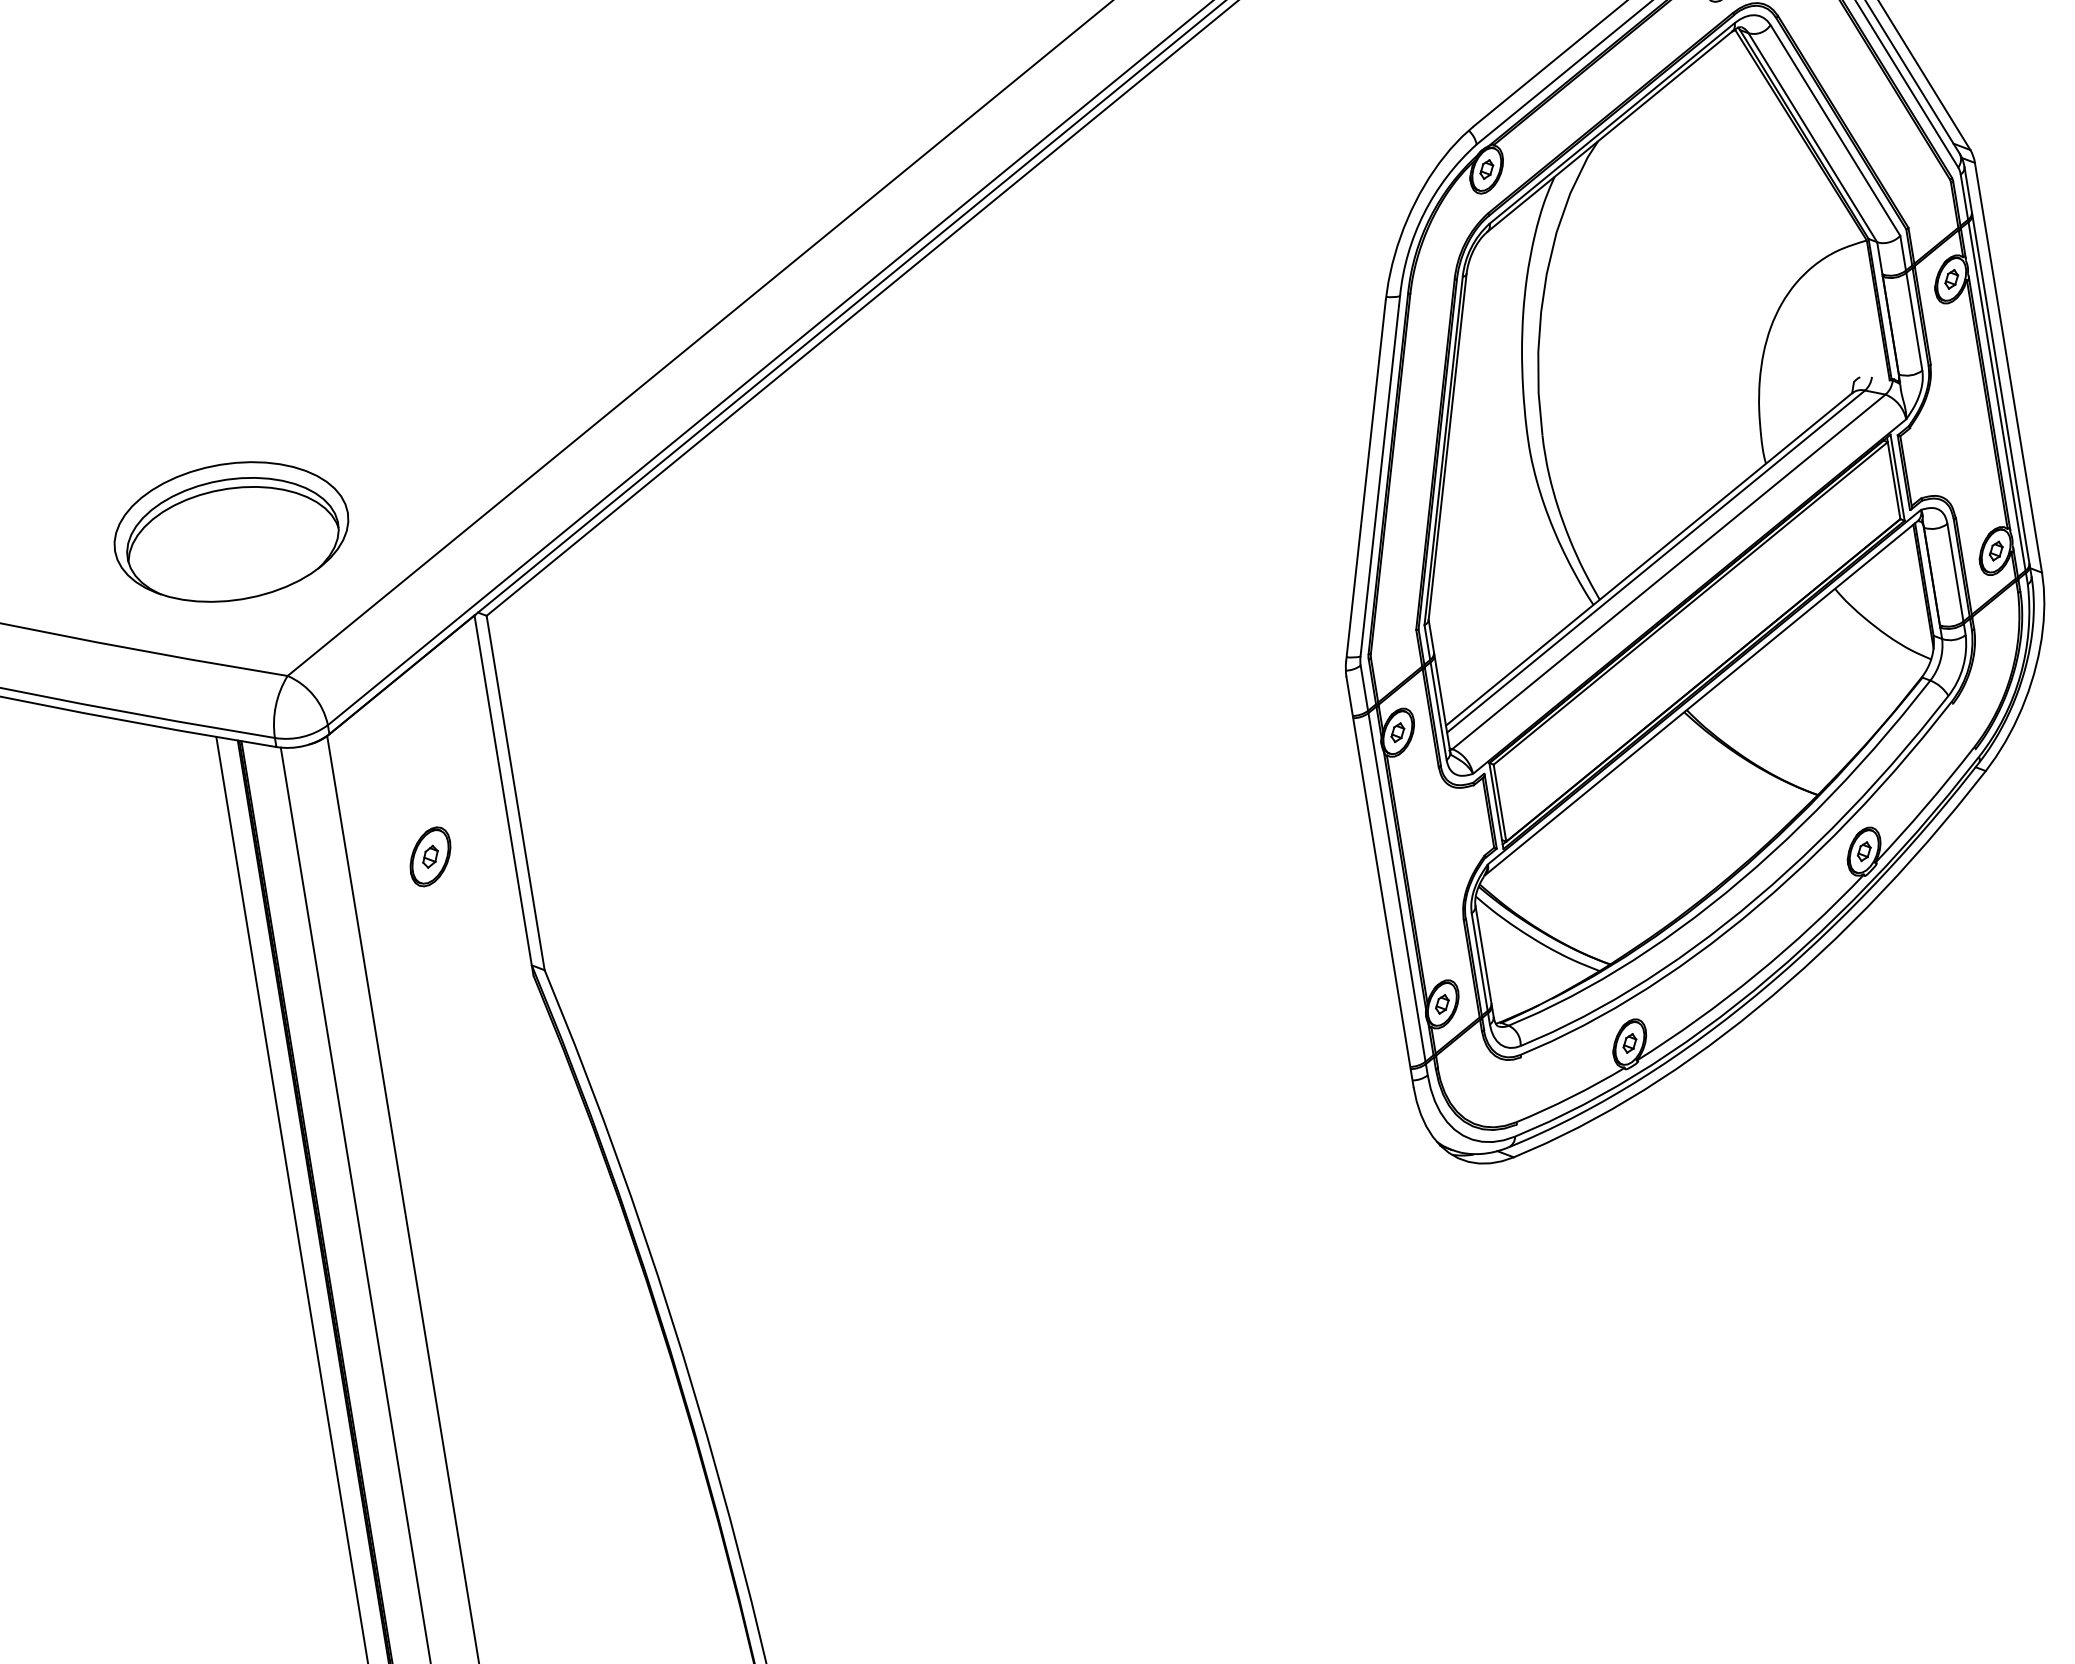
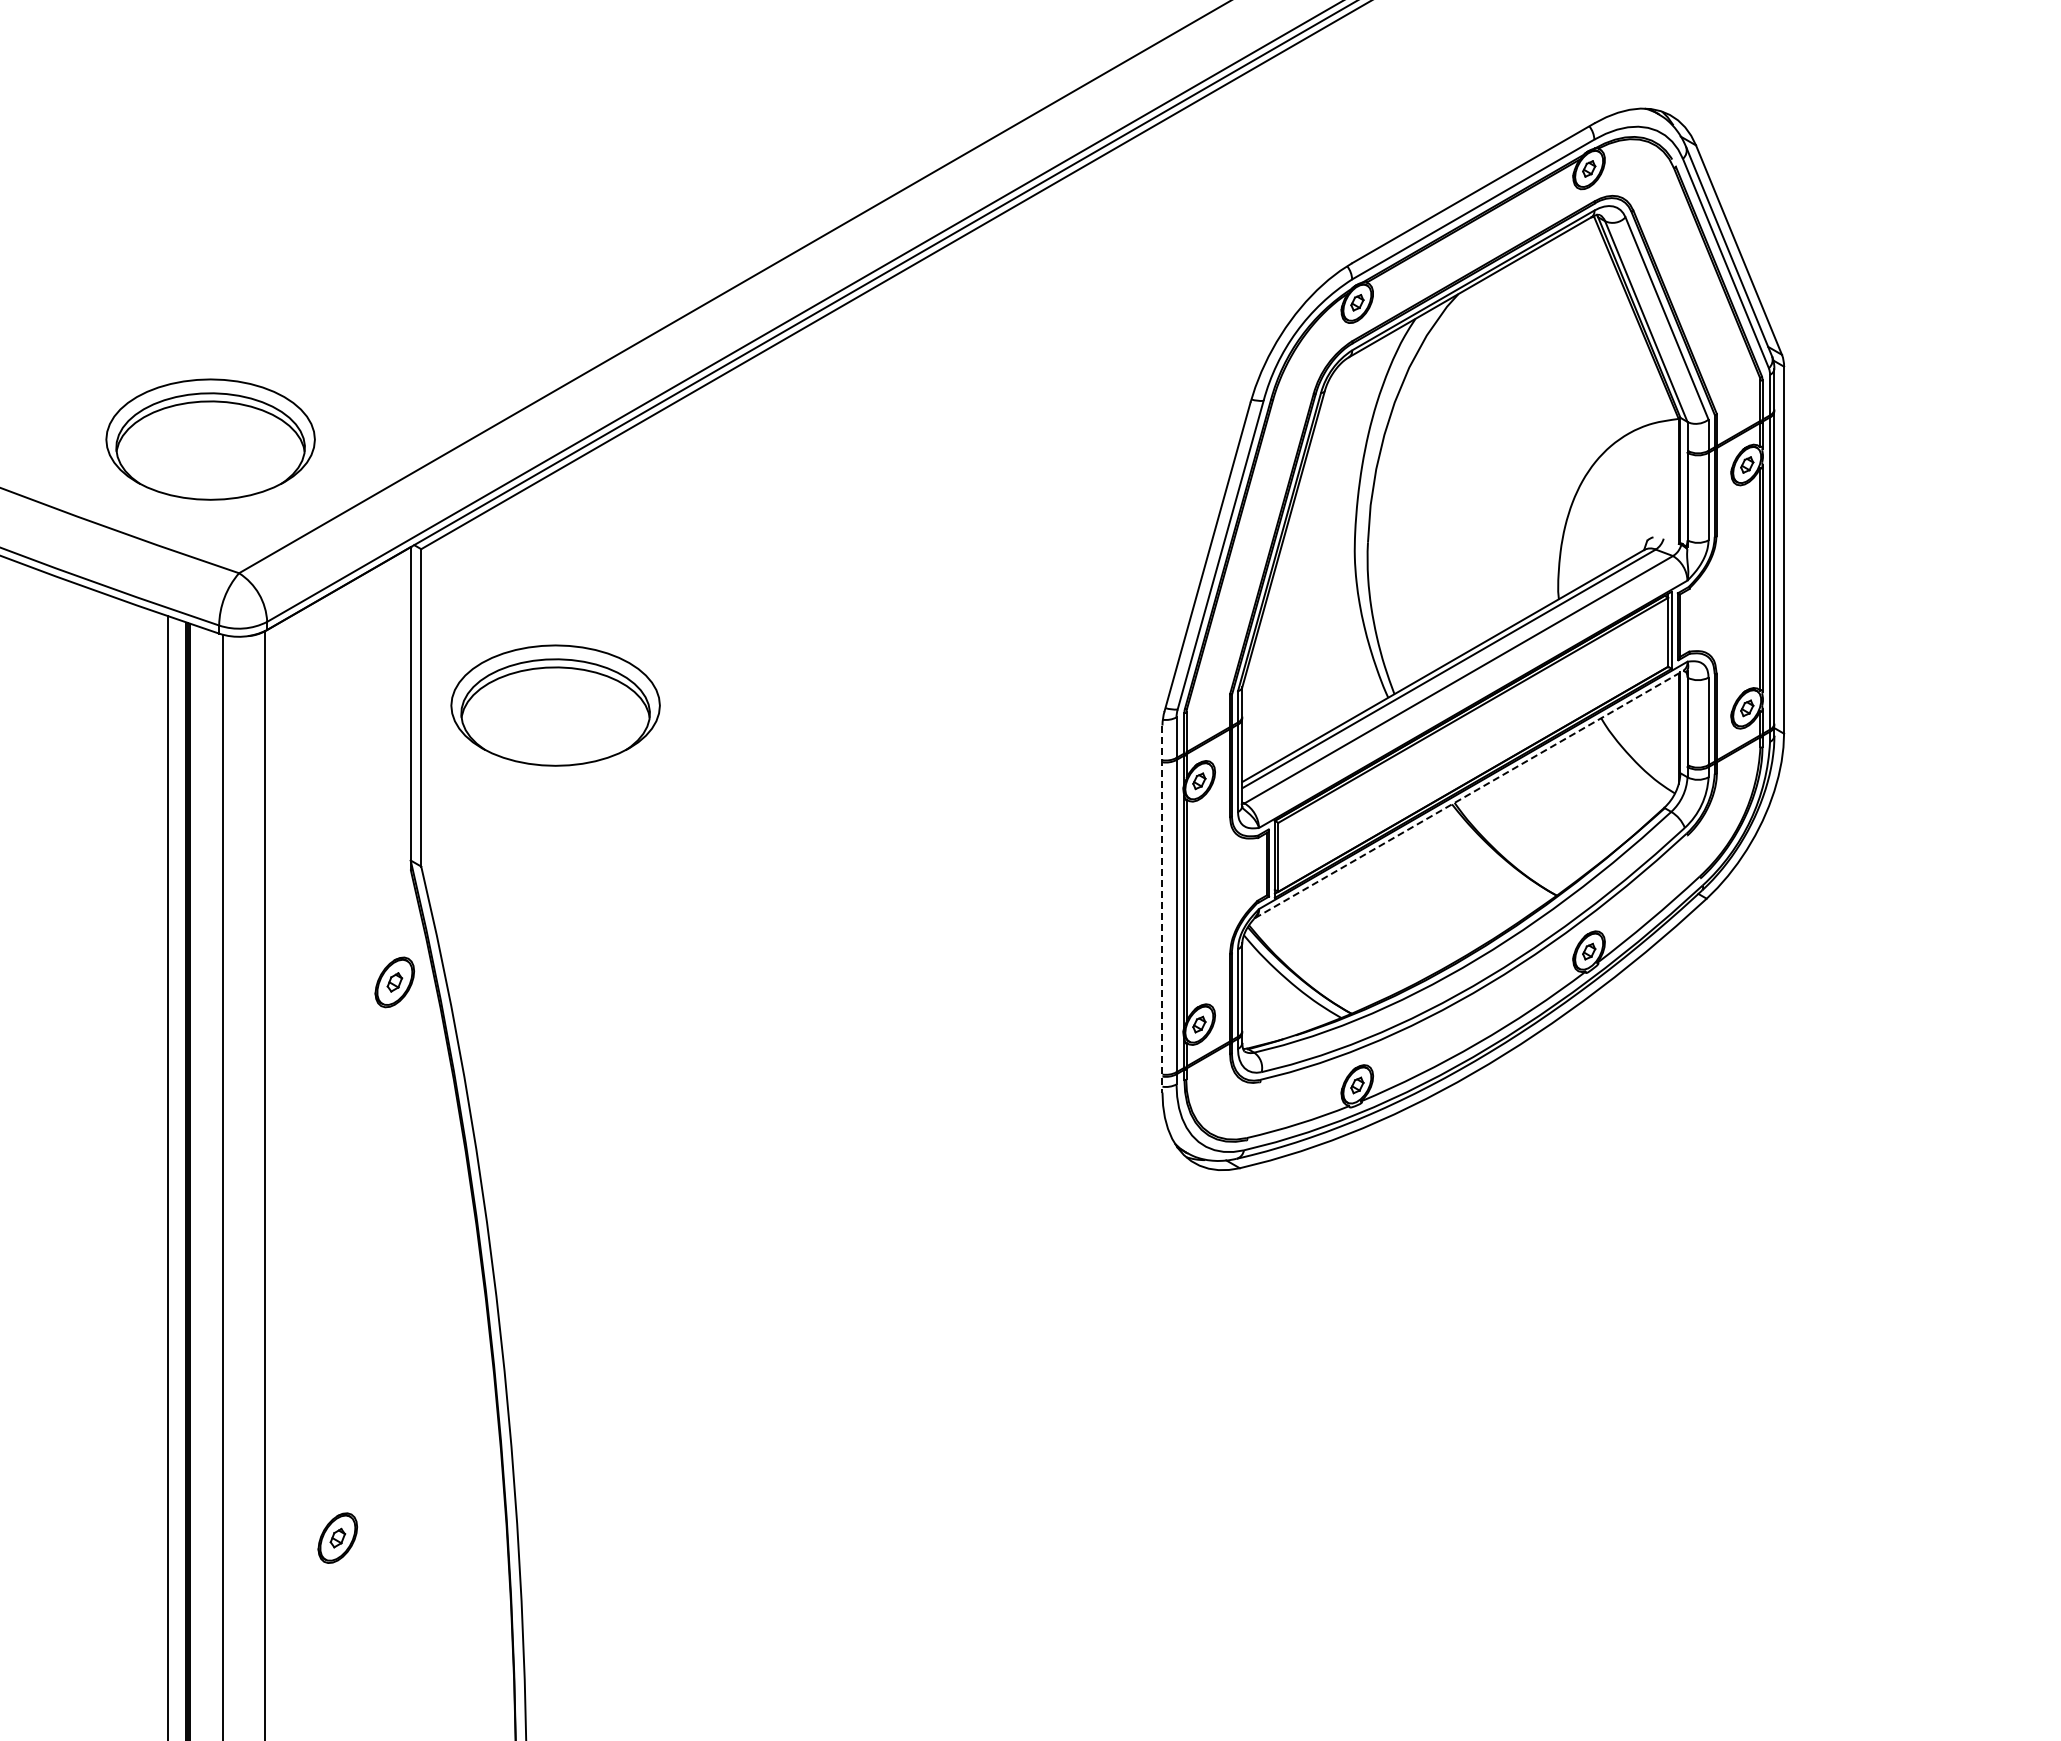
line: (1701, 698) -> (1469, 794), solid -> dashed
part: (665, 765) -> (555, 705), added
part: (430, 857) -> (394, 982), moved
line: (1380, 882) -> (1162, 909), solid -> dashed

